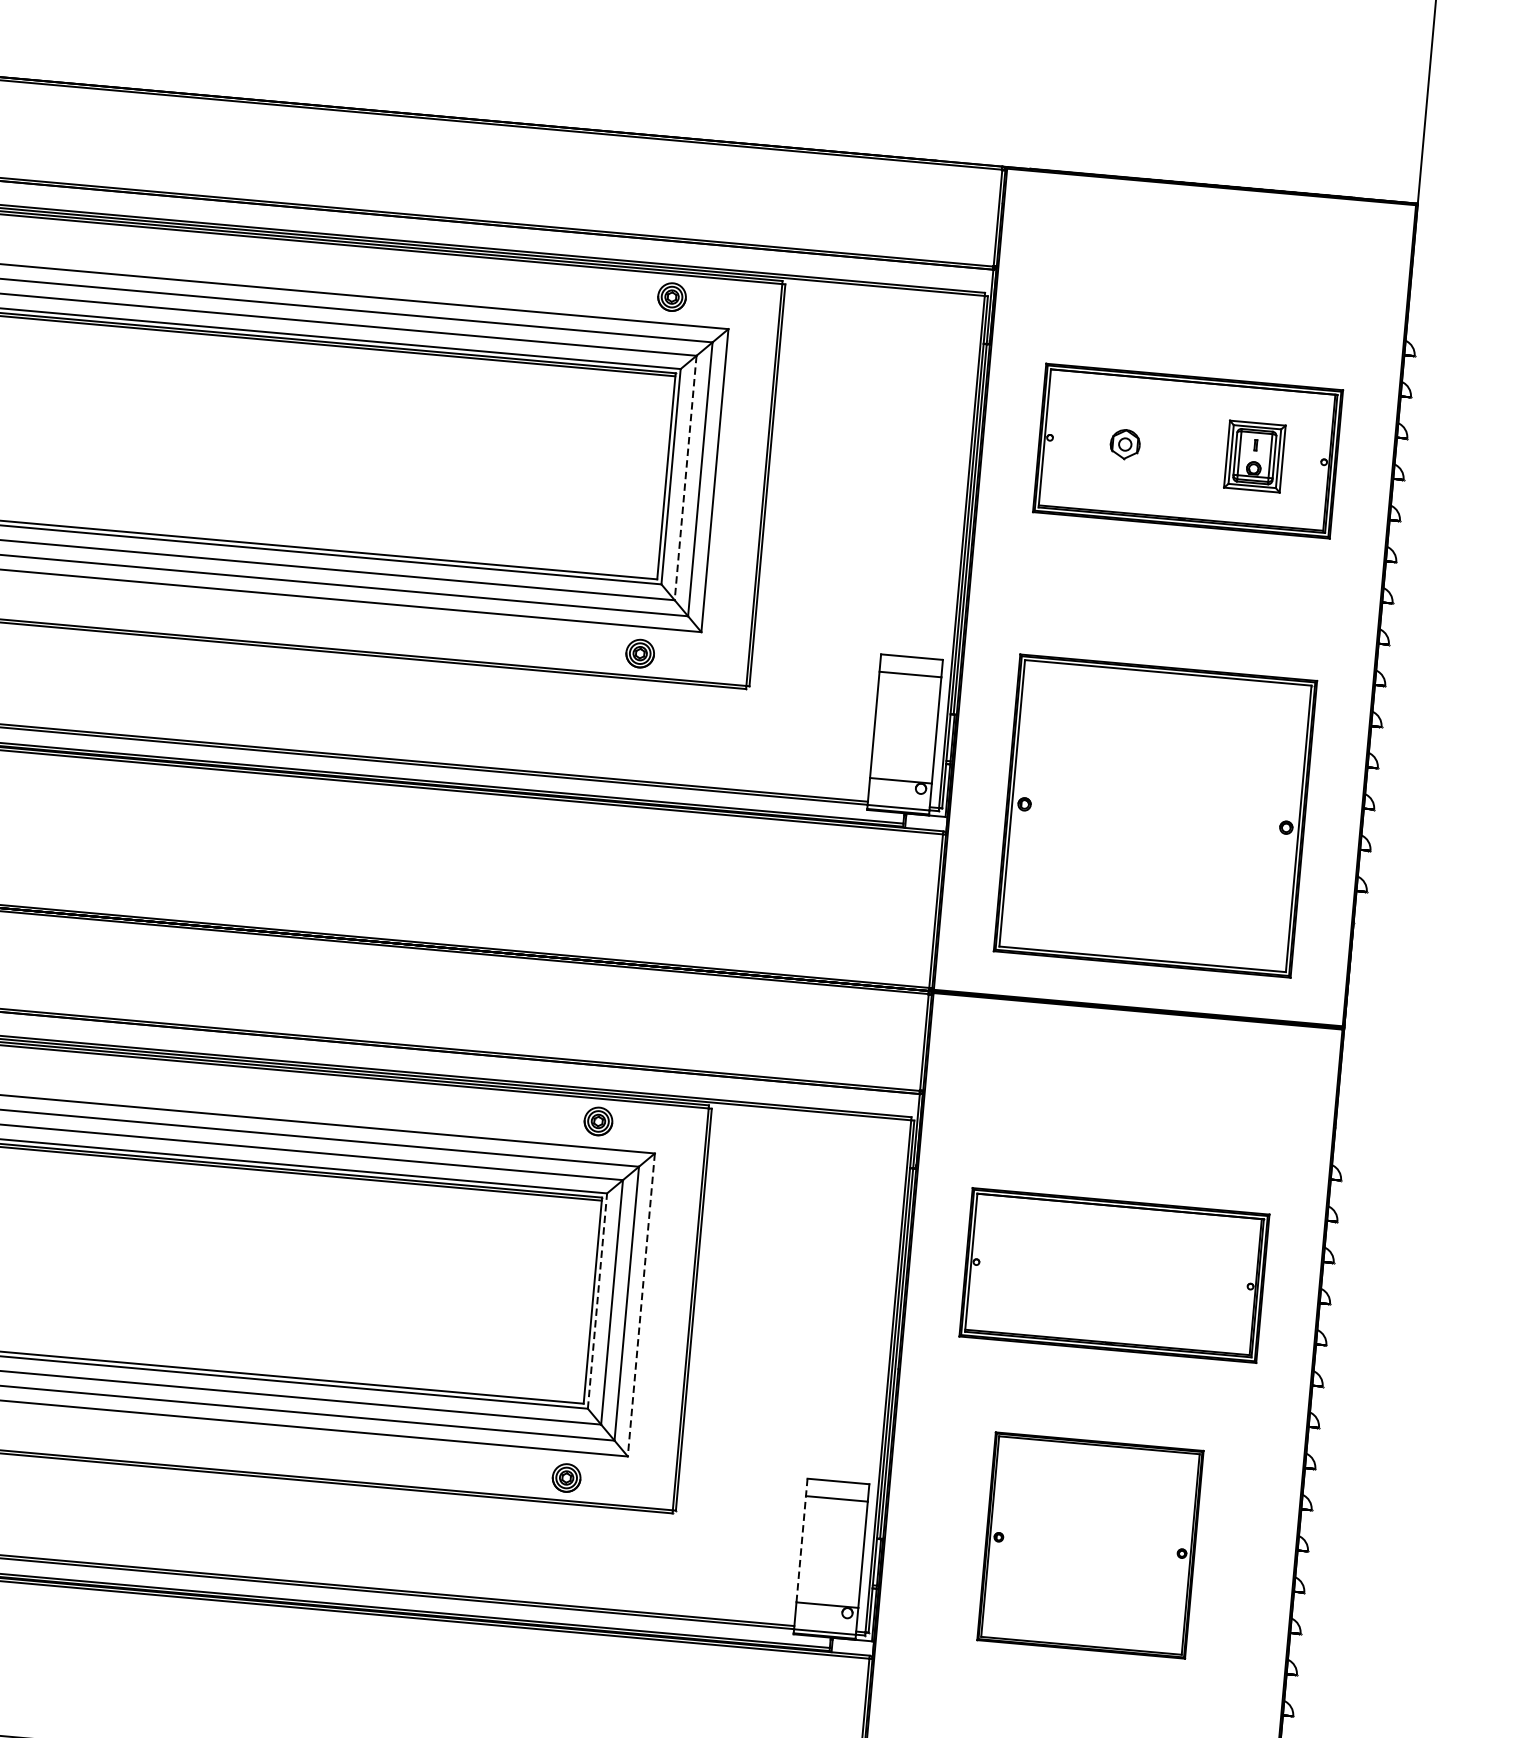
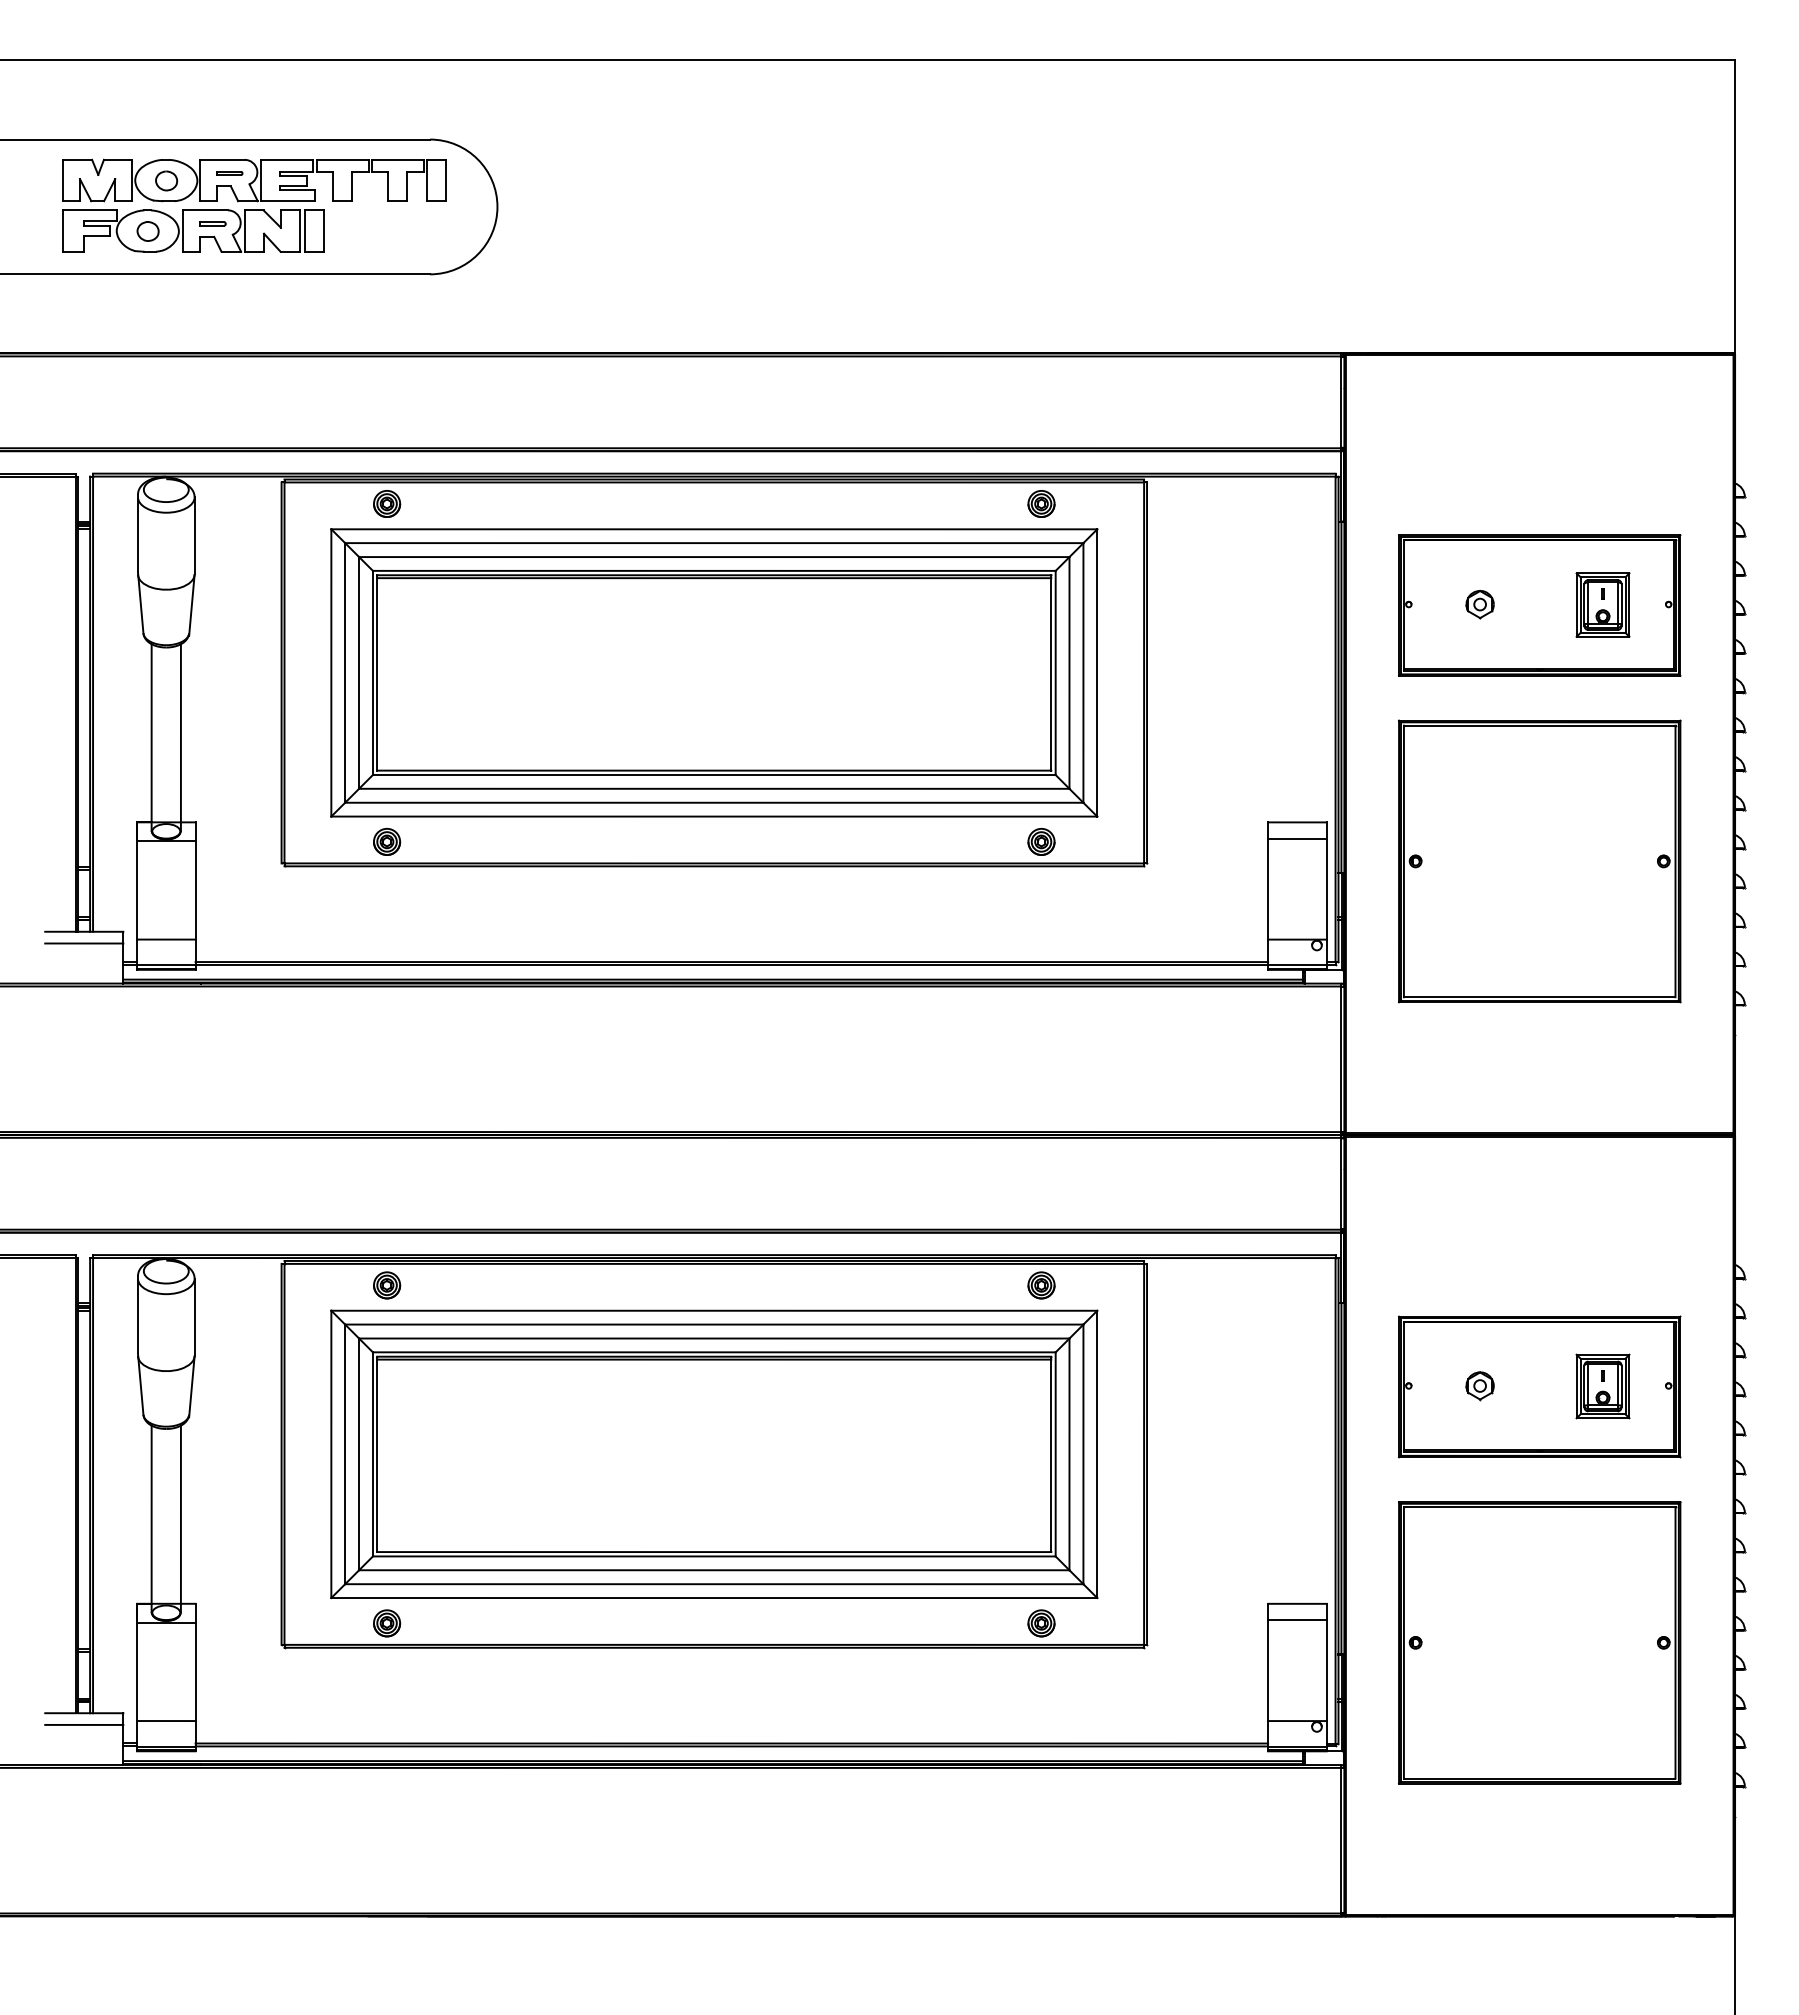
line: (685, 477) -> (1069, 672), dashed -> solid
part: (1155, 816) -> (1539, 861), moved
part: (1050, 1269) -> (1479, 1386), added
part: (1180, 1280) -> (1602, 1386), added
line: (597, 1300) -> (1055, 1453), dashed -> solid
line: (641, 1305) -> (1097, 1454), dashed -> solid
line: (802, 1540) -> (1268, 1662), dashed -> solid
part: (1090, 1545) -> (1539, 1642), size x1.43

